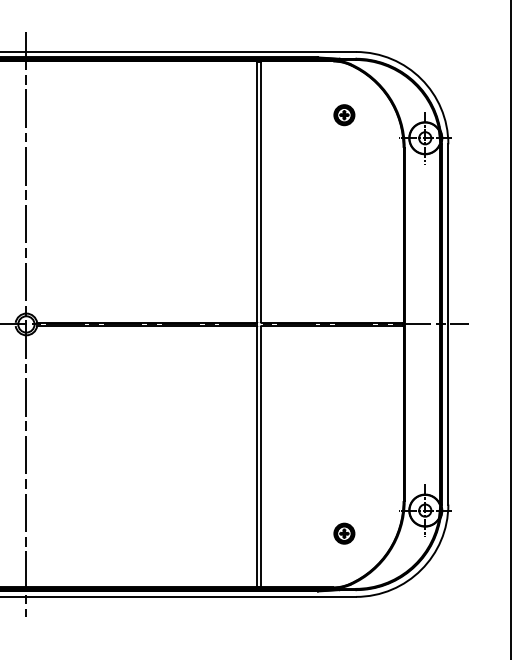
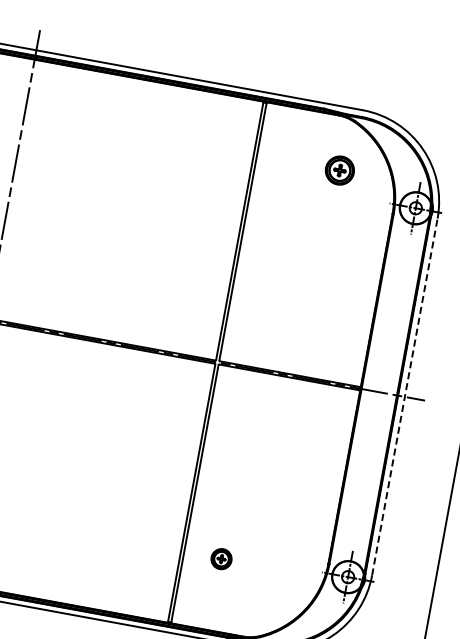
part: (344, 115) -> (339, 171), size x1.4
line: (448, 323) -> (405, 396), solid -> dashed
part: (344, 533) -> (221, 558), moved

